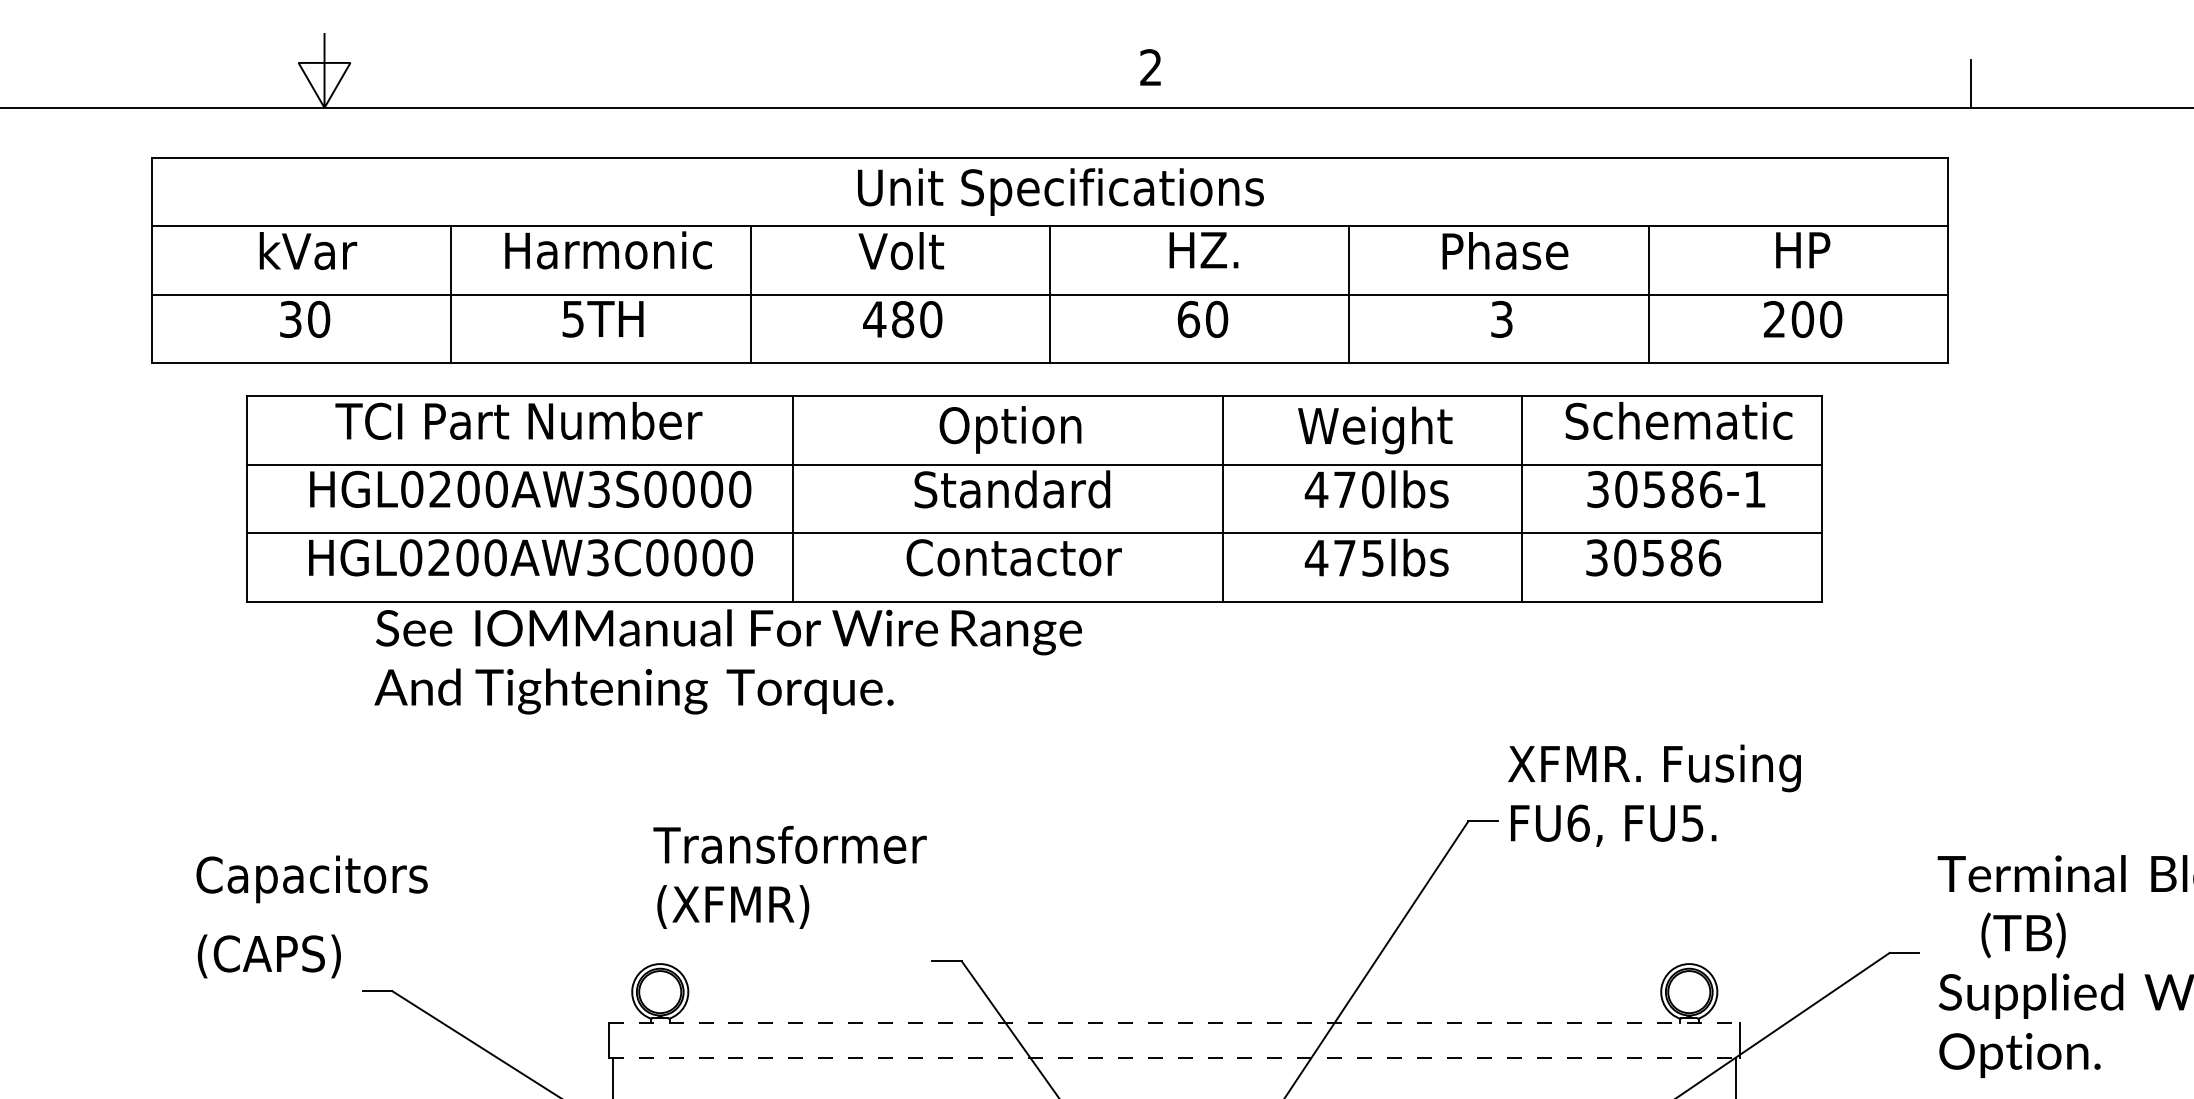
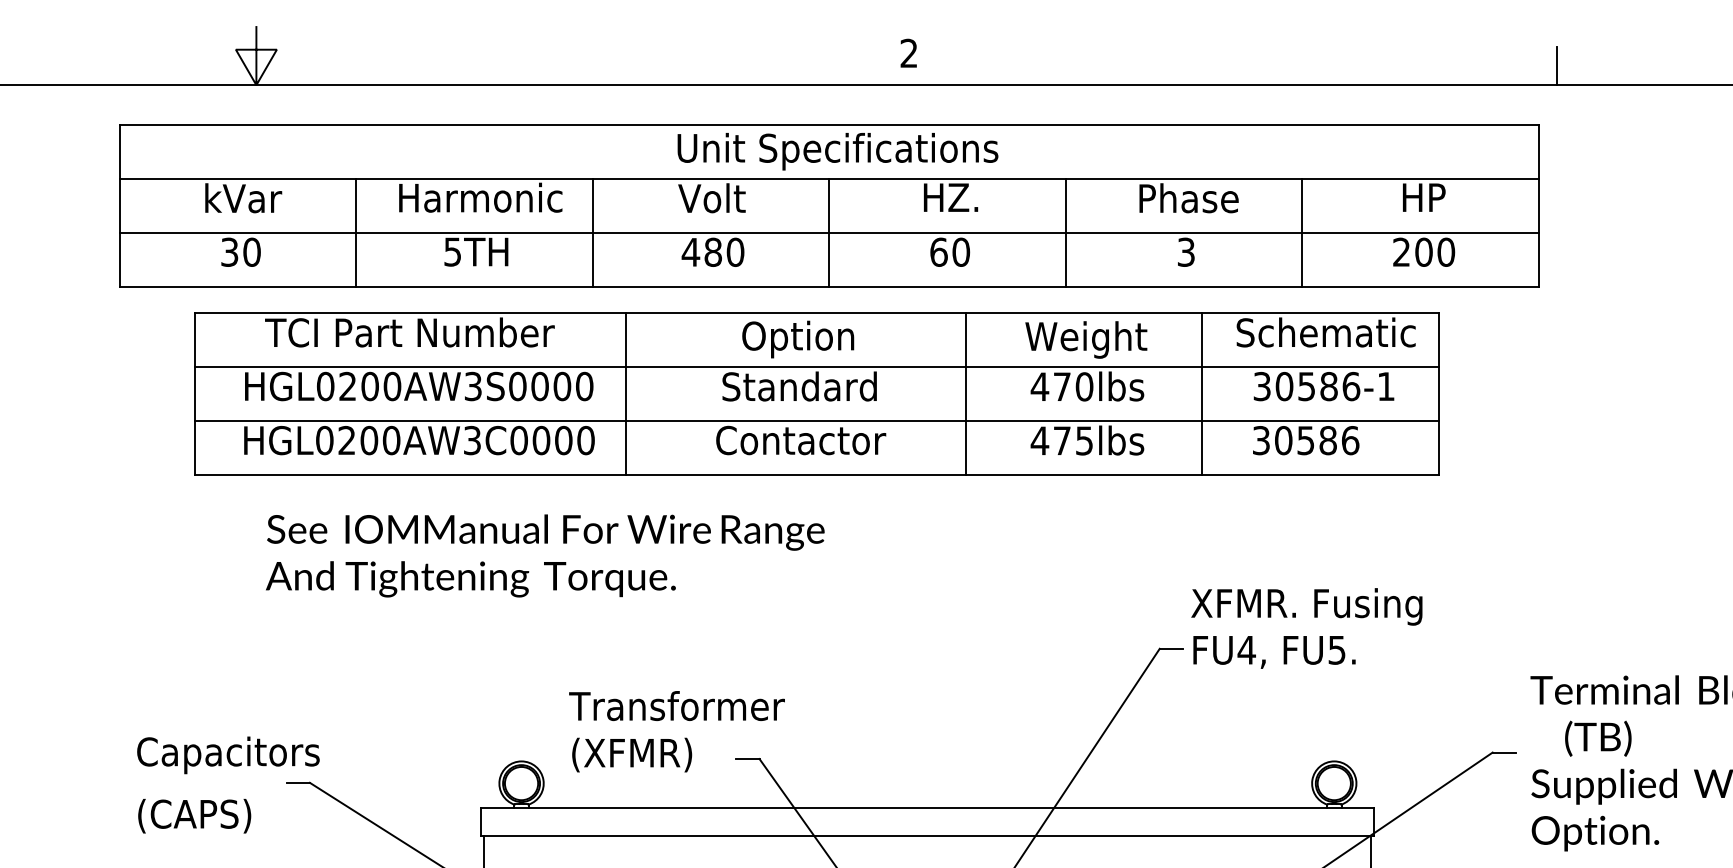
text: (727, 661) -> (544, 555), moved
text: (1578, 822) -> (1246, 649), FU6, -> FU4,
text: (789, 877) -> (676, 731), moved
text: (311, 916) -> (227, 784), moved
line: (1174, 1023) -> (927, 808), dashed -> solid
line: (1174, 1058) -> (927, 836), dashed -> solid

